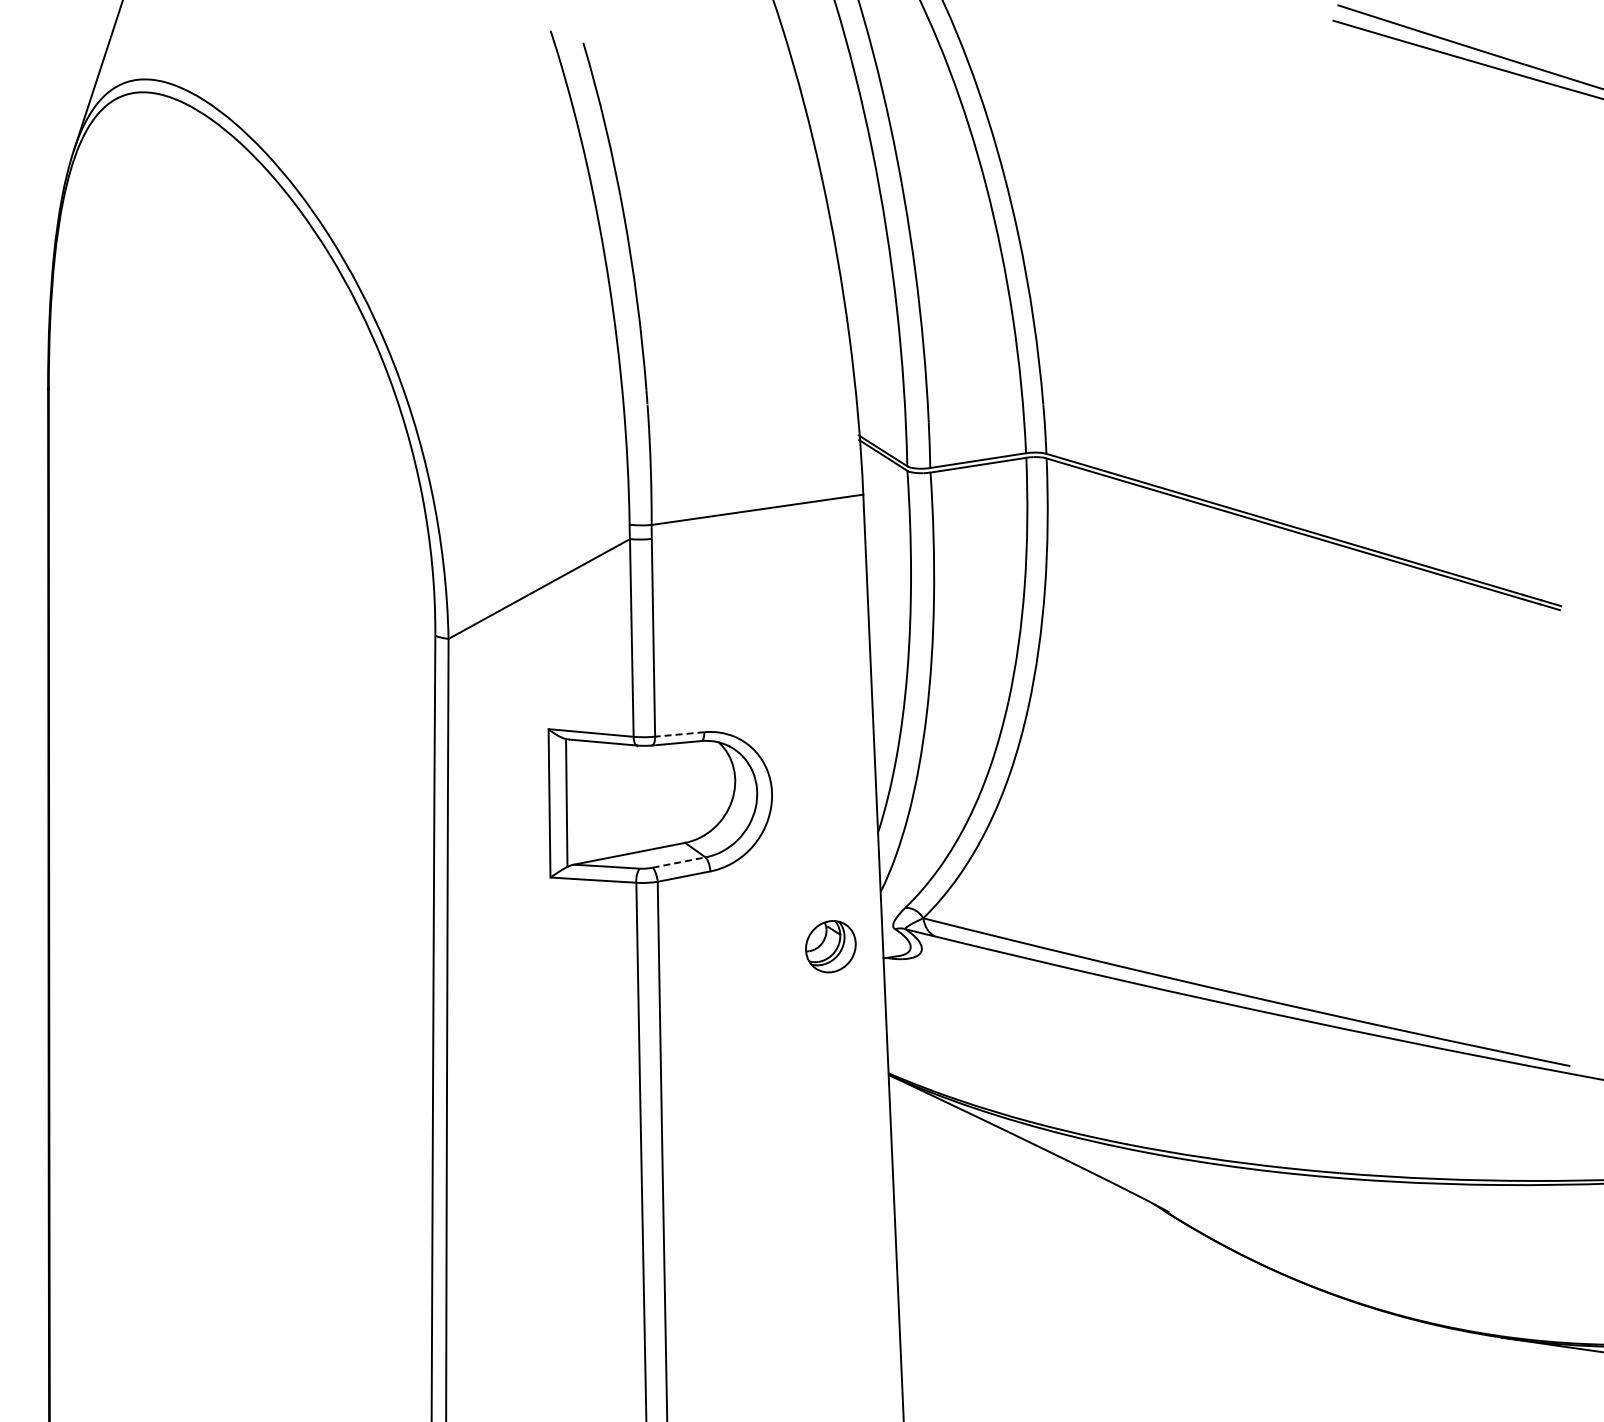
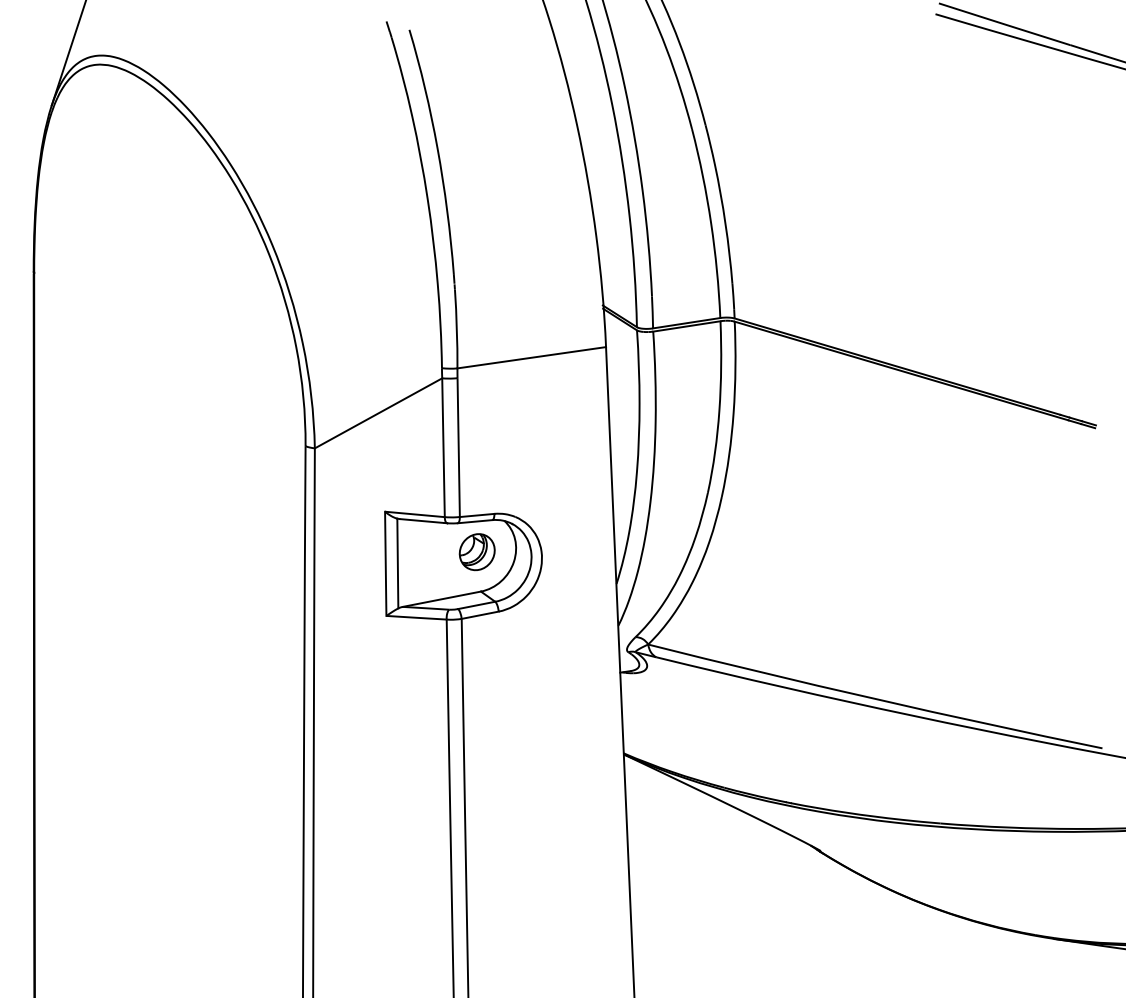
line: (679, 734) -> (476, 515), dashed -> solid
line: (679, 862) -> (476, 605), dashed -> solid
part: (830, 946) -> (476, 552), moved

